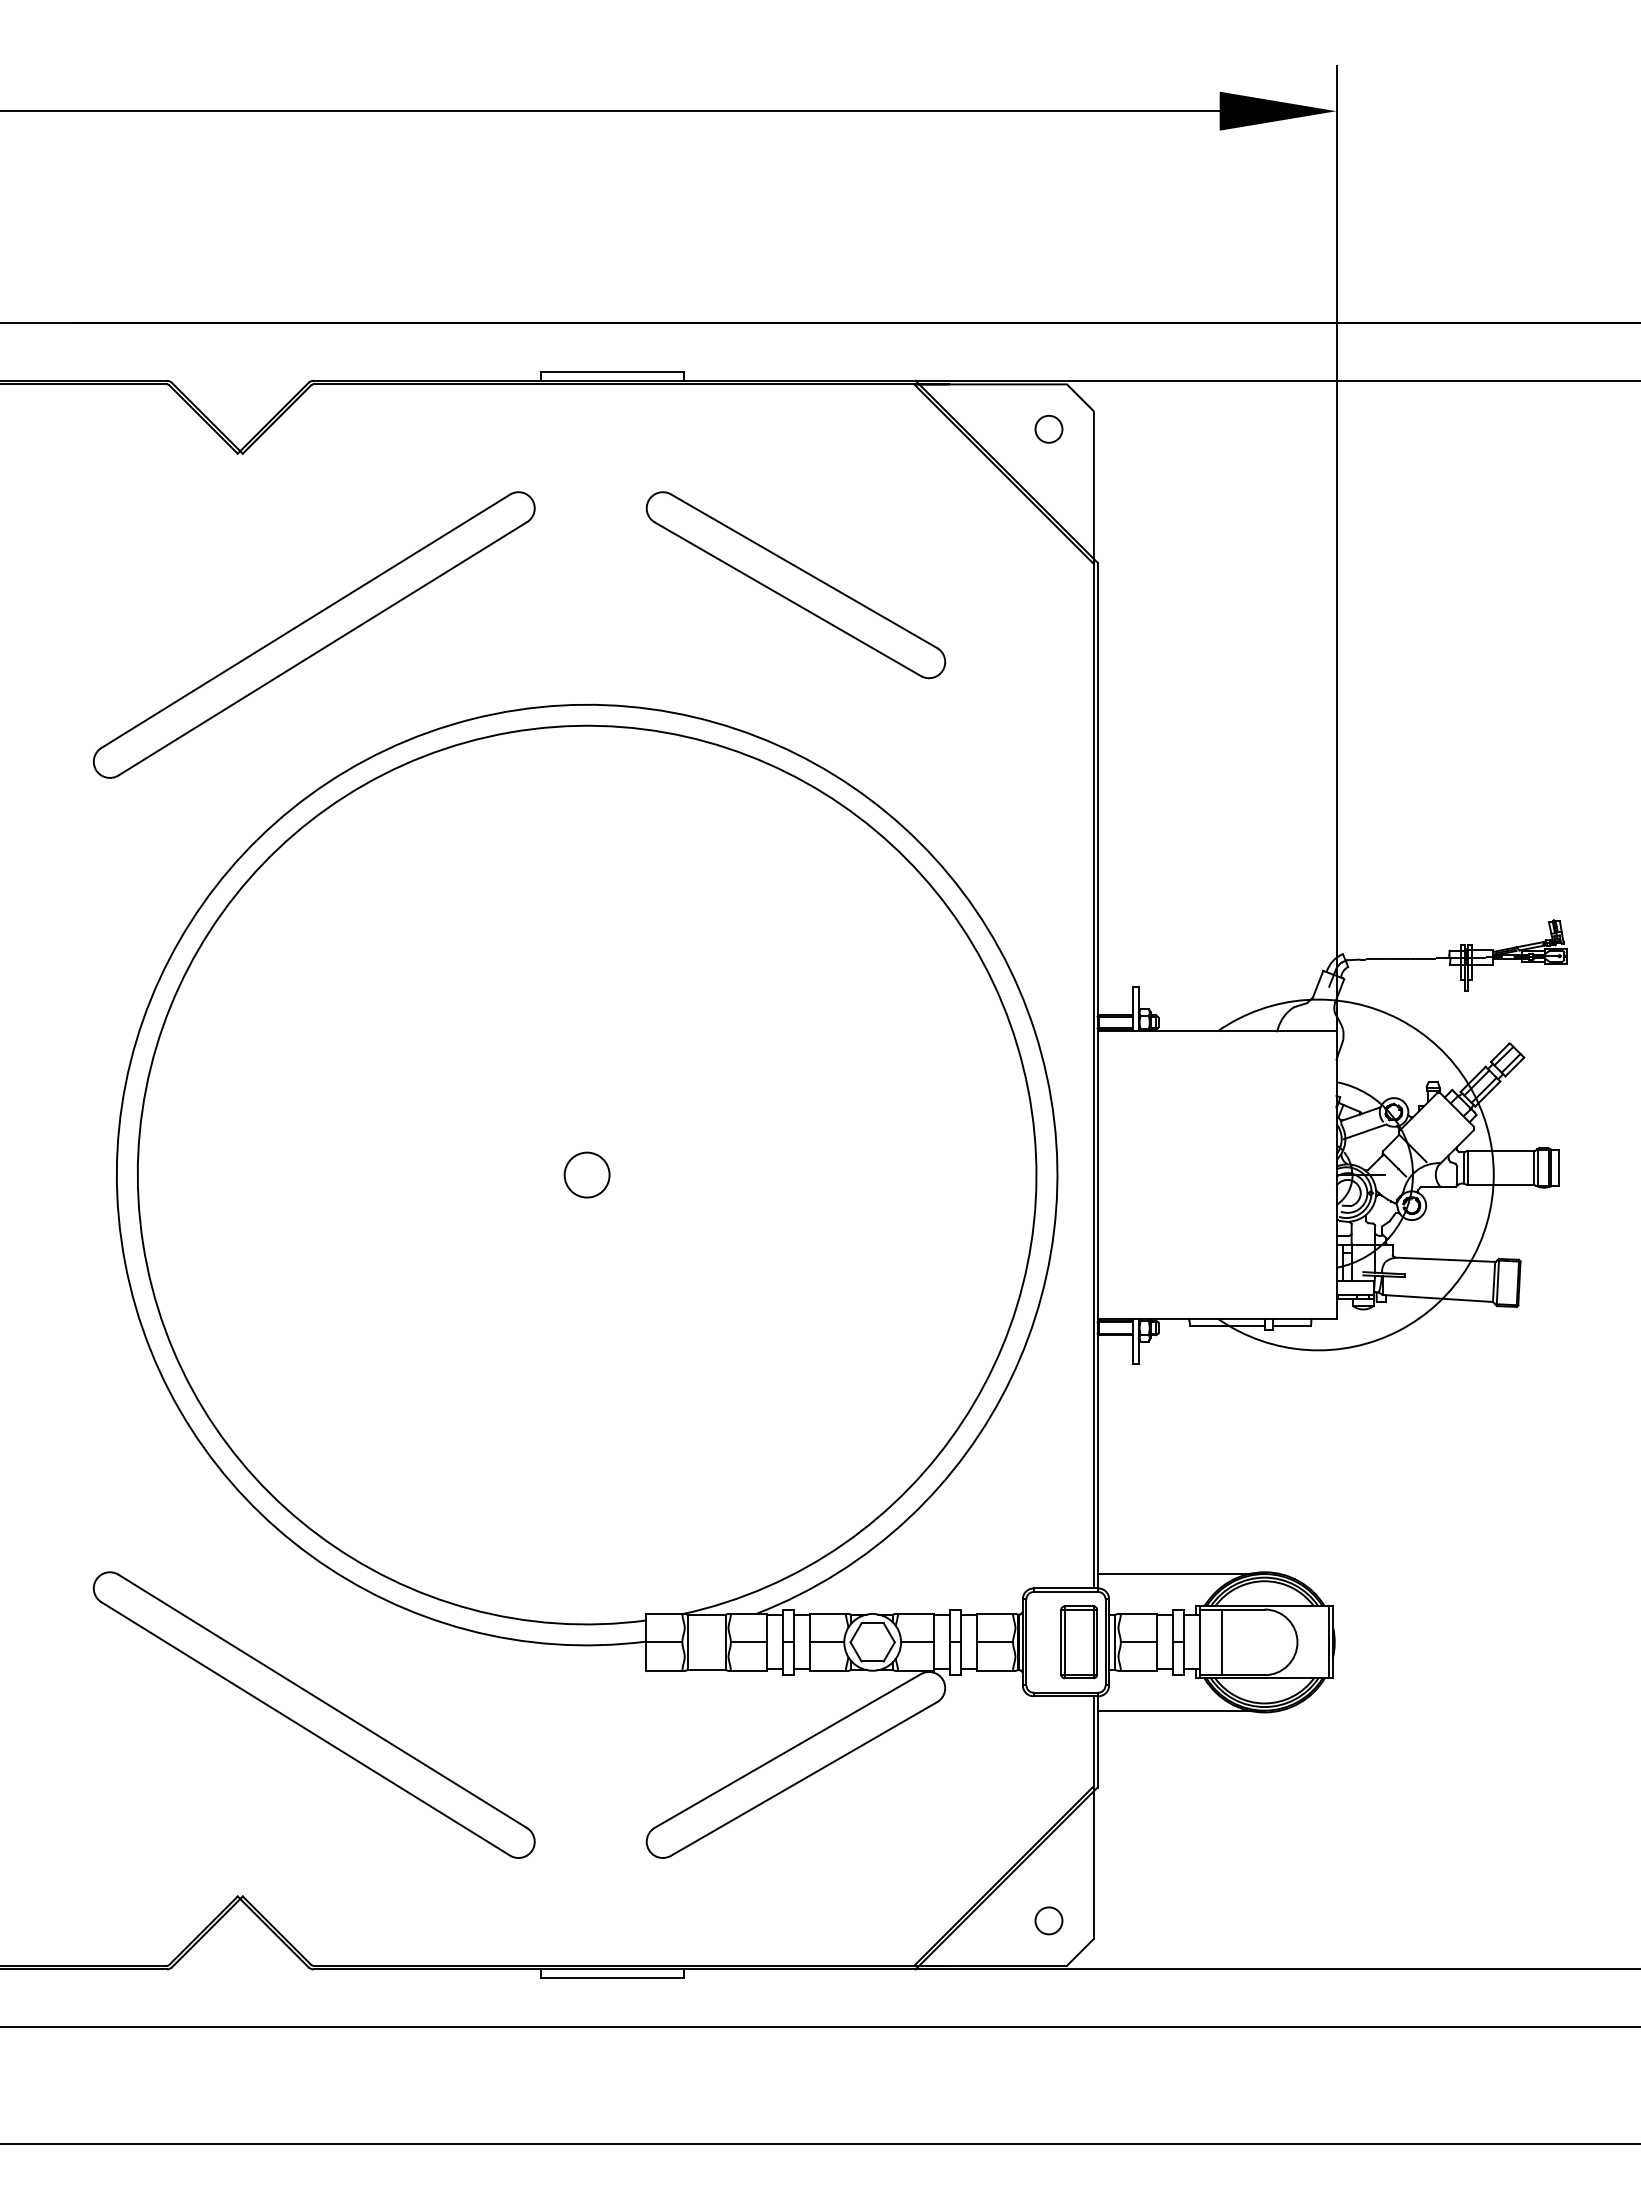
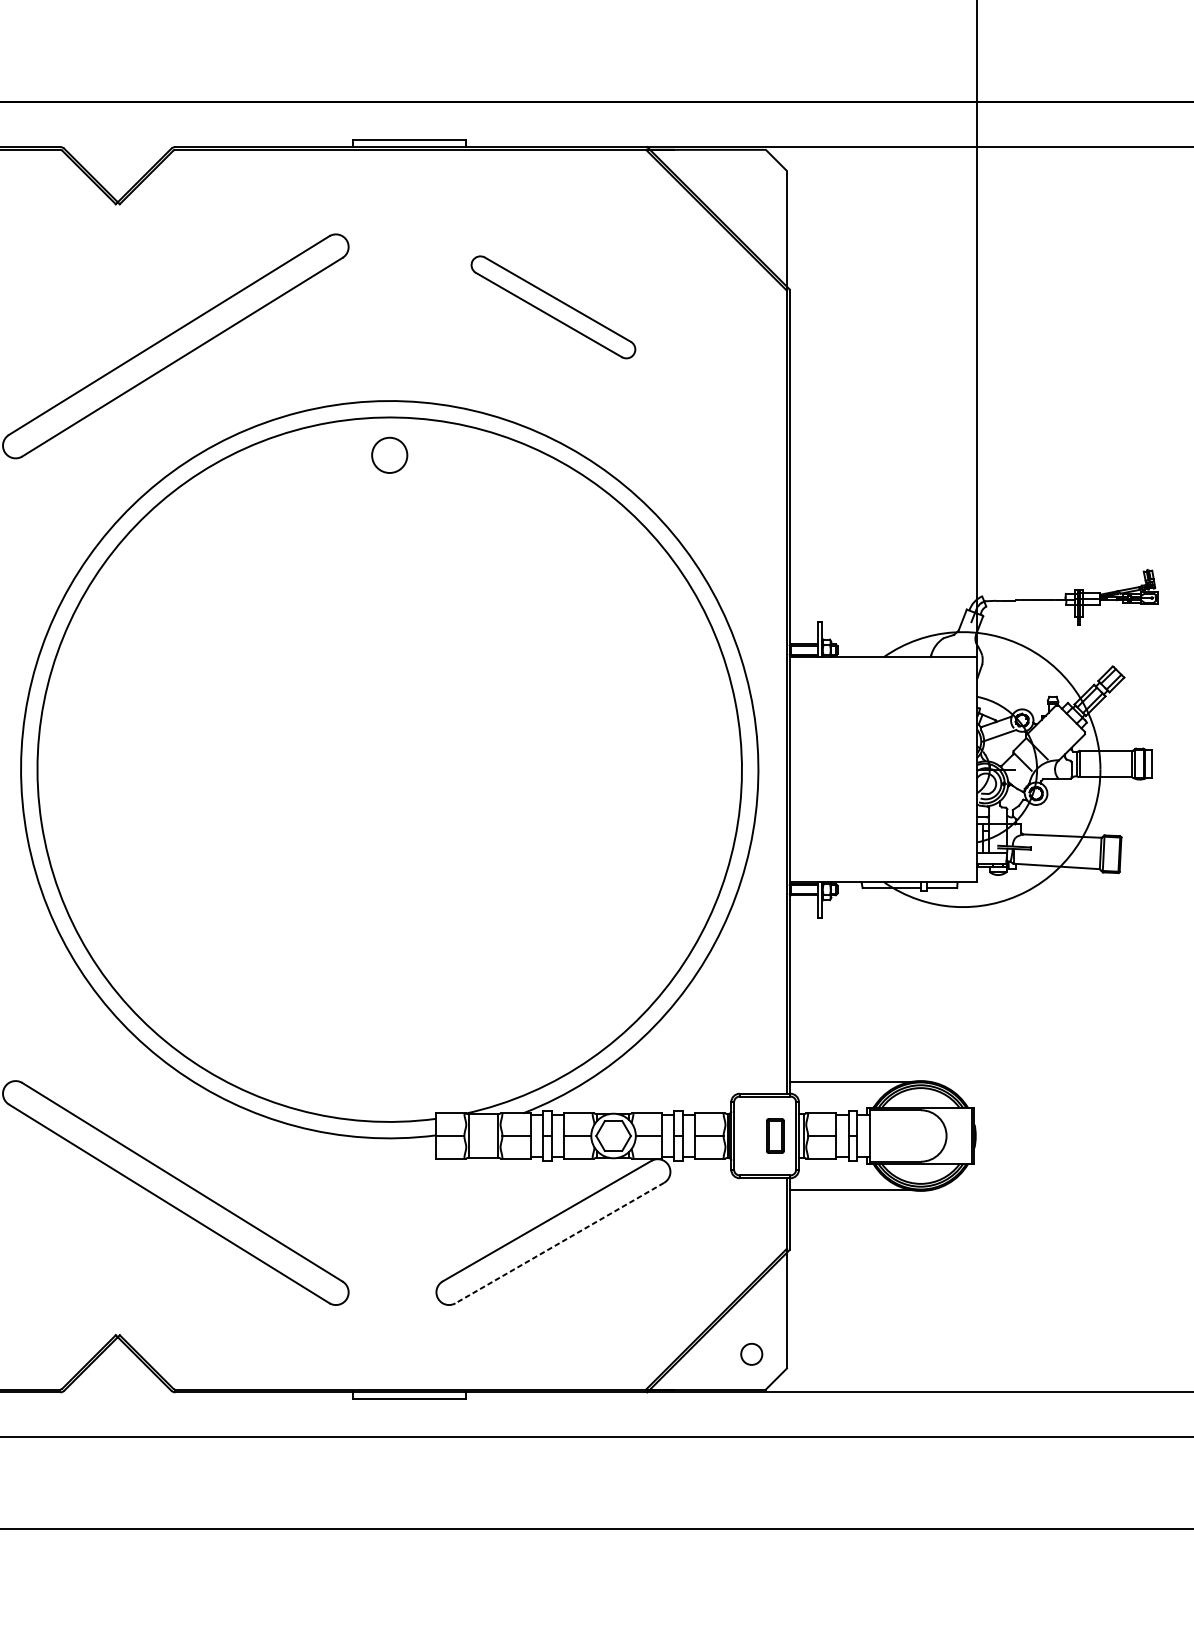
circle: (1048, 429) -> (751, 185), removed
part: (795, 585) -> (553, 307), size x0.7
circle: (586, 1174) -> (389, 454), moved
part: (1078, 1642) -> (774, 1136), size x0.6
line: (1221, 1642) -> (887, 1136), removed
line: (804, 1779) -> (560, 1243), solid -> dashed

